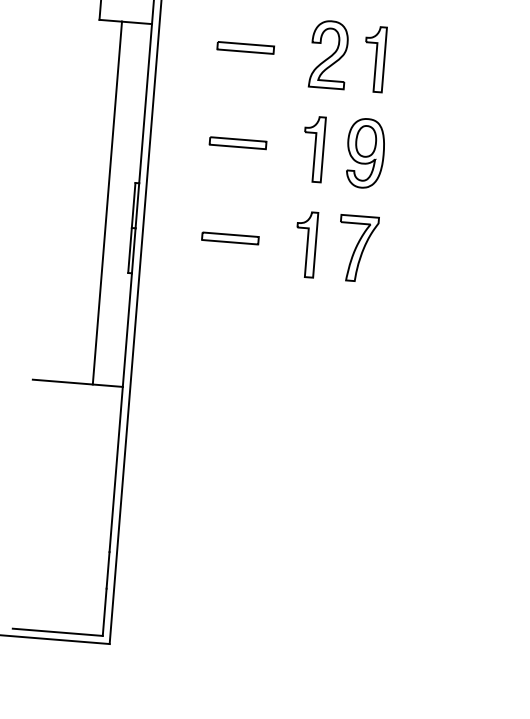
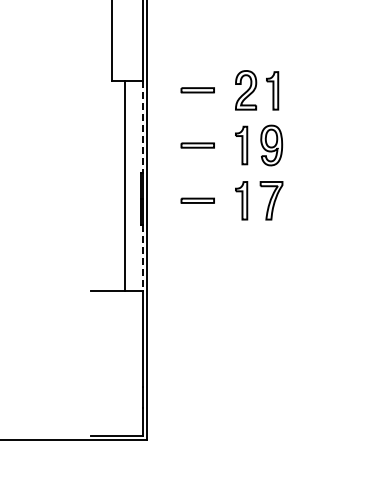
line: (145, 104) -> (142, 127), solid -> dashed
line: (127, 330) -> (142, 258), solid -> dashed

